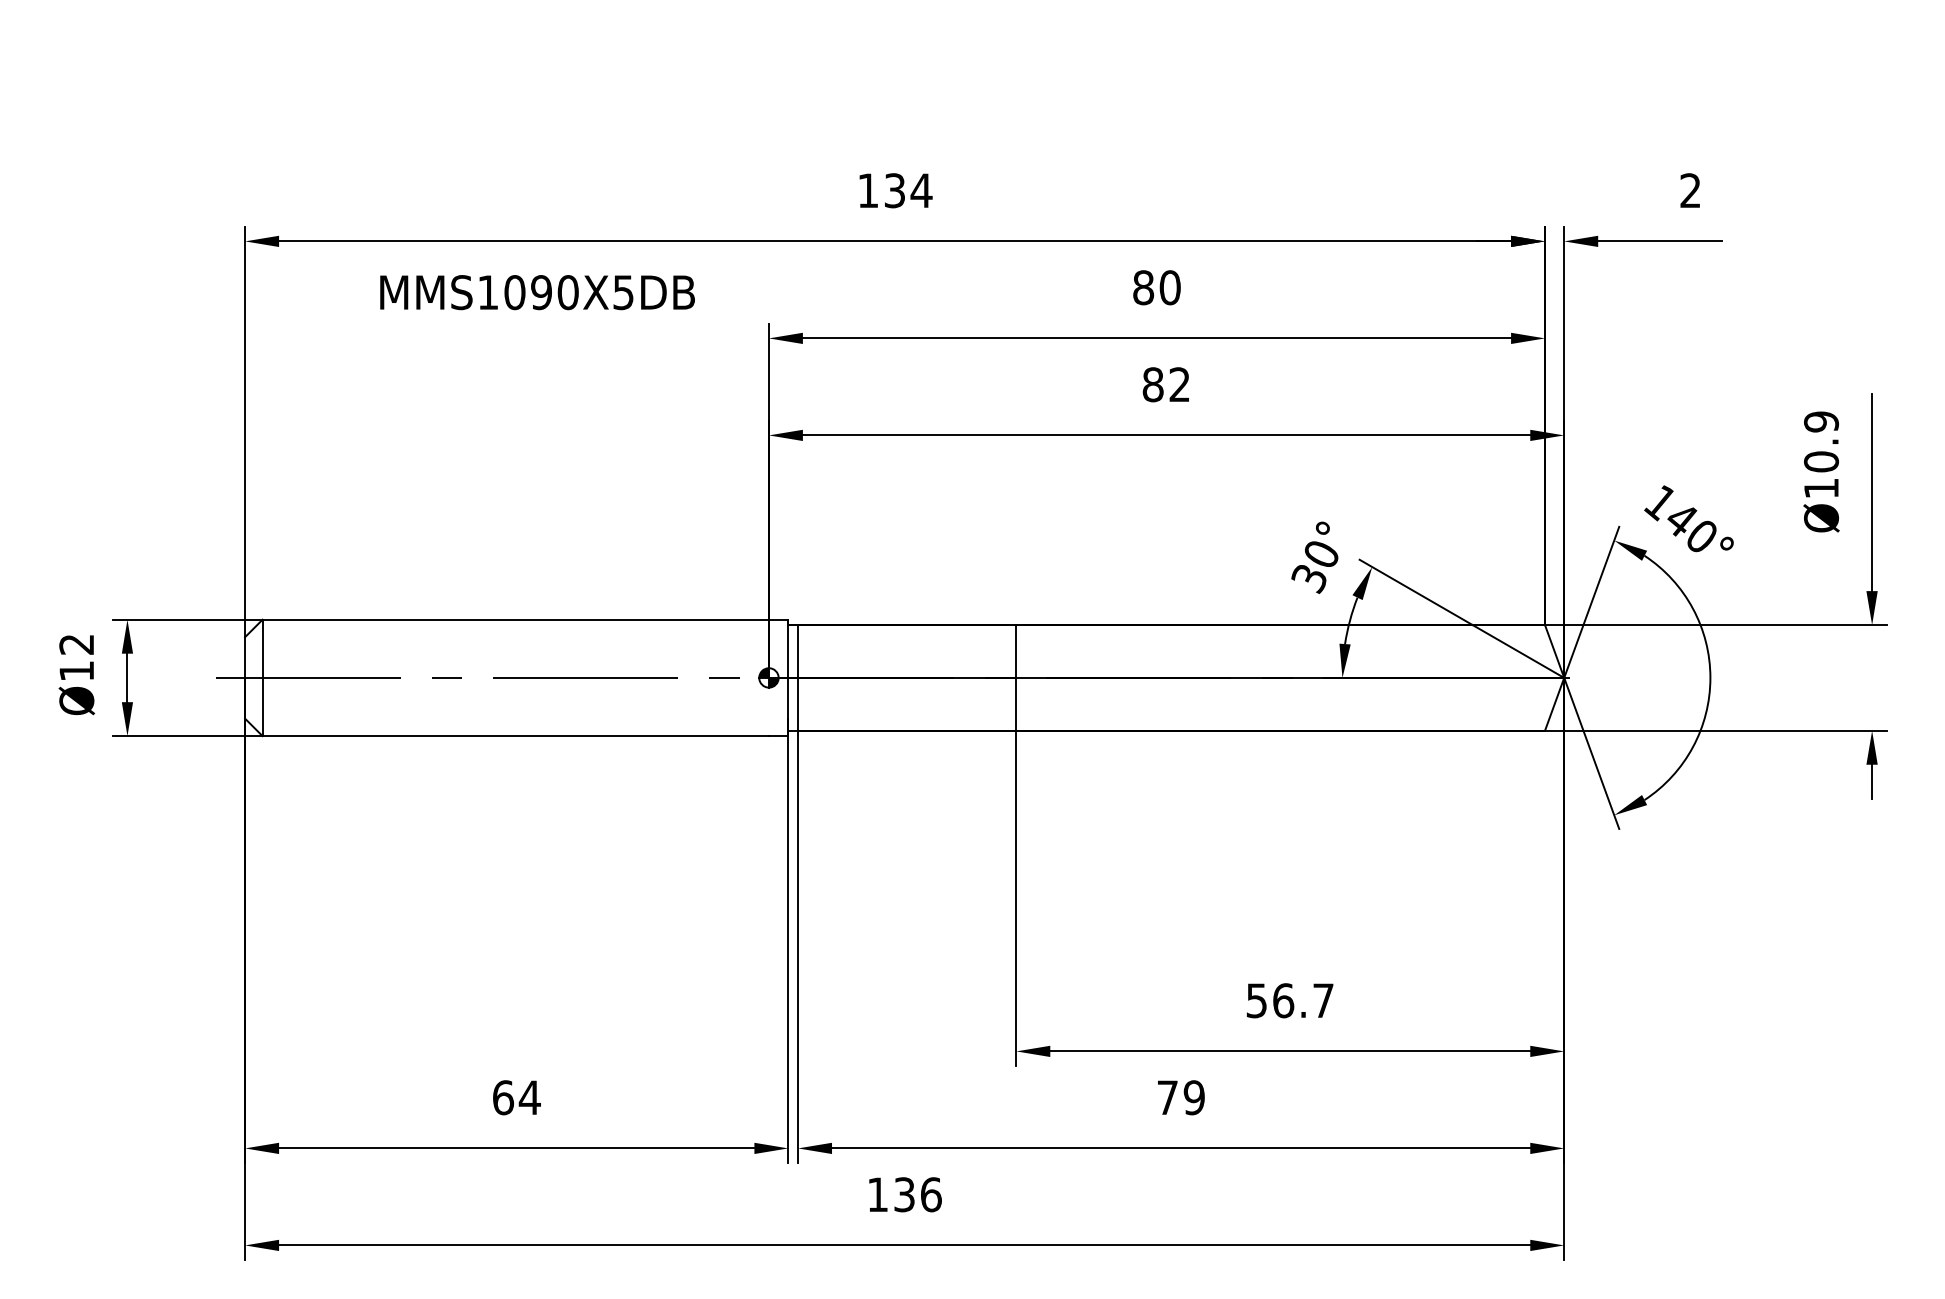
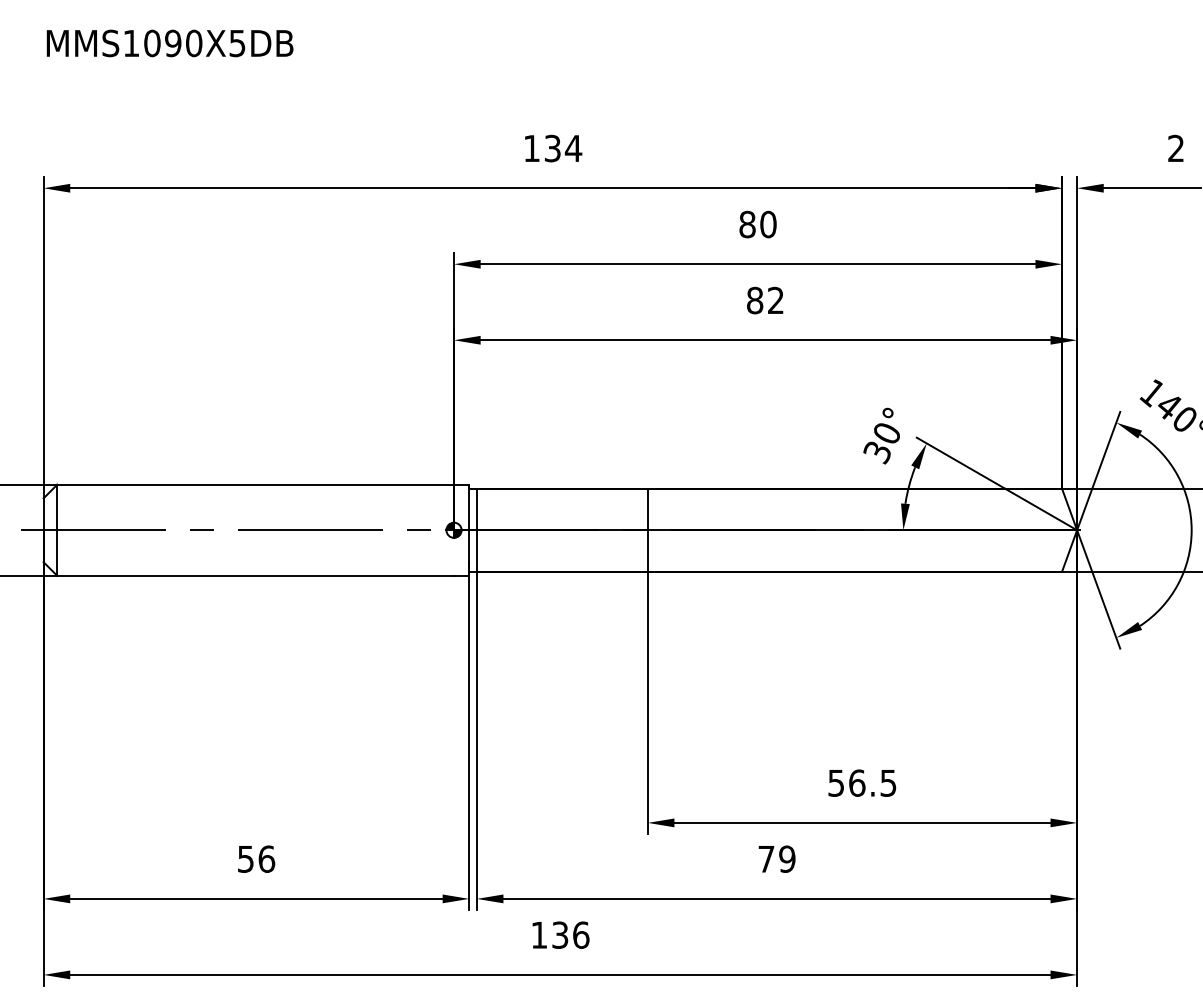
text: (537, 292) -> (170, 43), moved
text: (1323, 1000) -> (888, 783), 56.7 -> 56.5
text: (516, 1097) -> (256, 859), 64 -> 56

